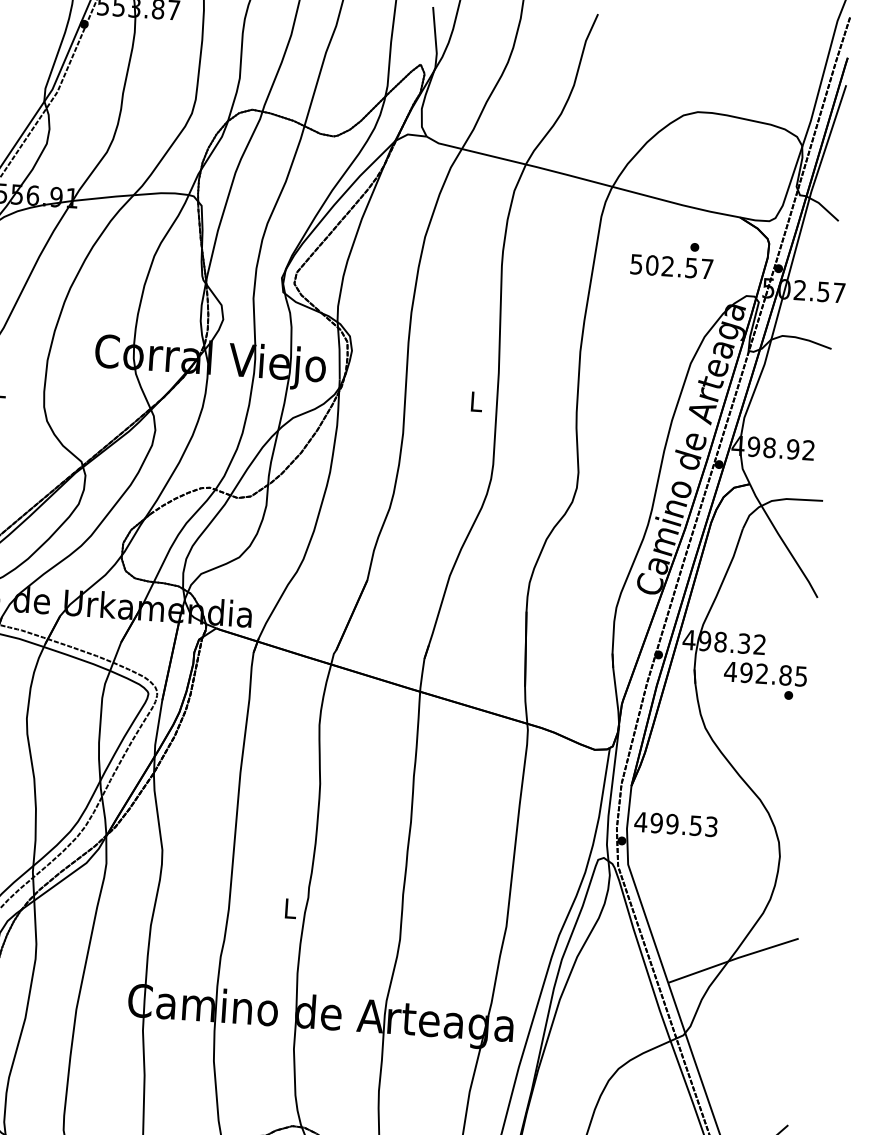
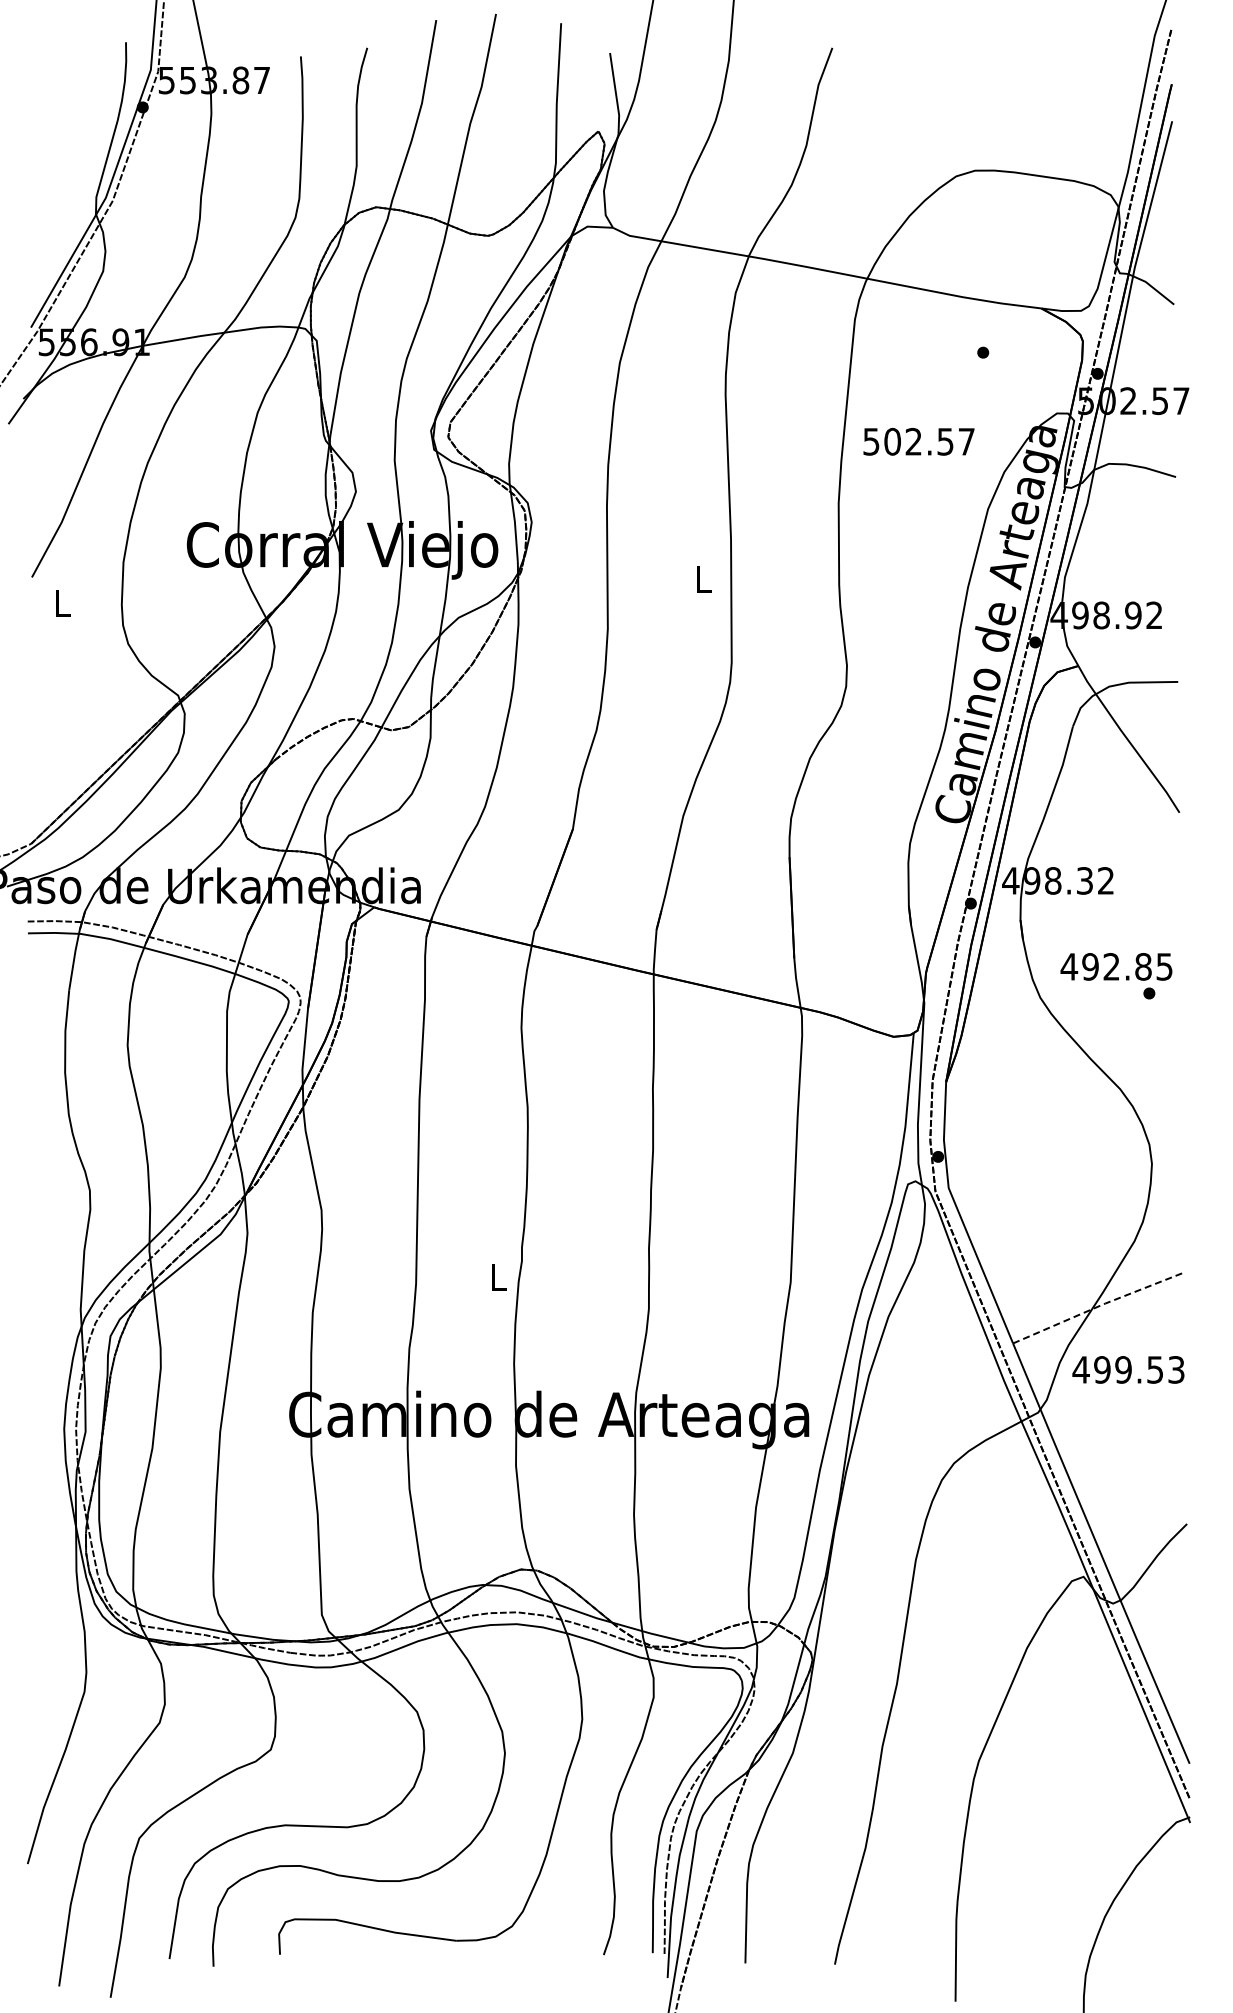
text: (671, 266) -> (918, 441), moved
text: (765, 681) -> (1116, 976), moved
text: (676, 824) -> (1128, 1369), moved
line: (733, 959) -> (1098, 1306), solid -> dashed

